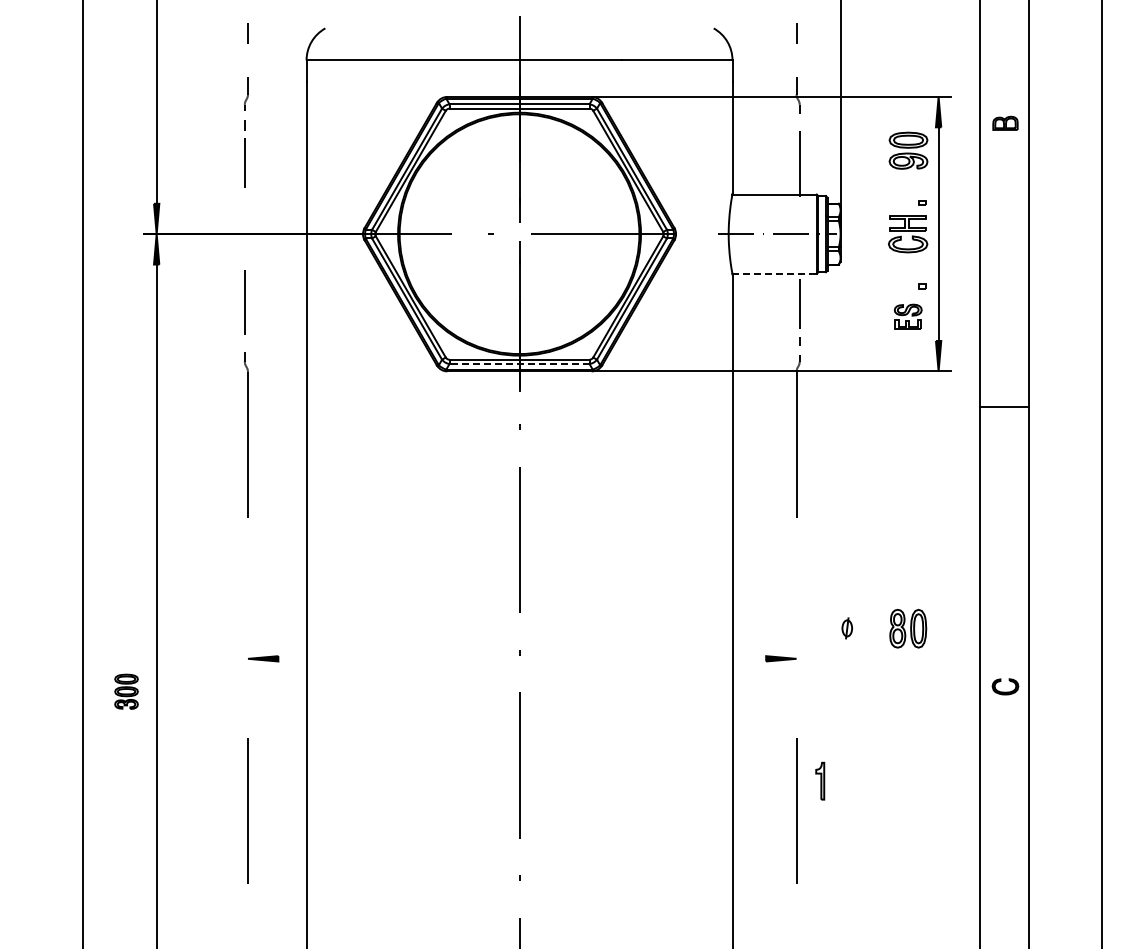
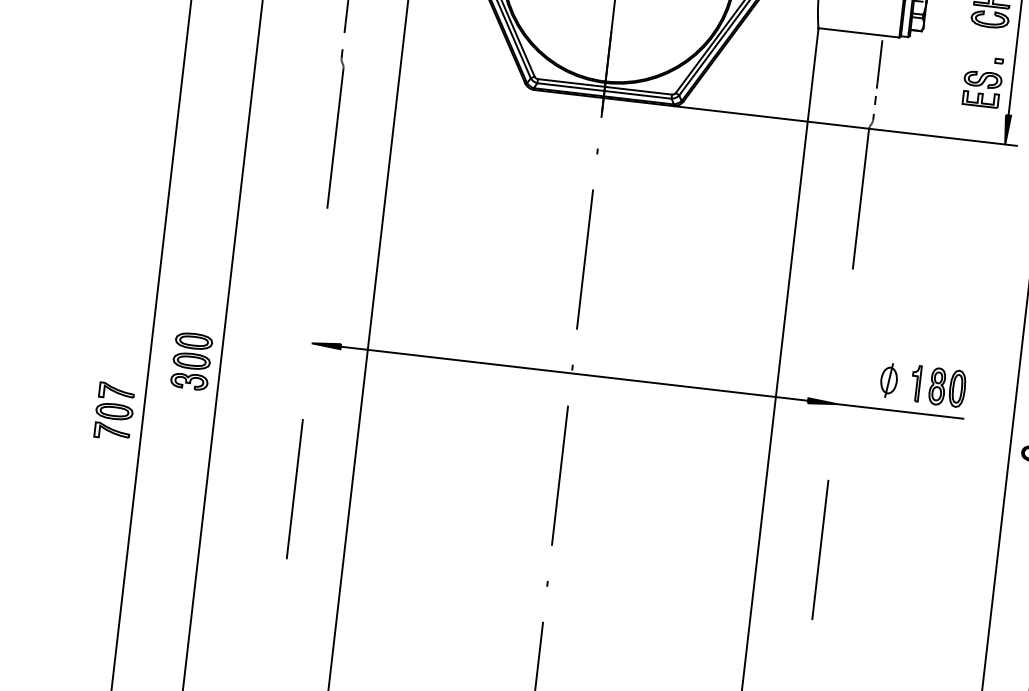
line: (775, 273) -> (859, 32), dashed -> solid
part: (908, 316) -> (982, 88), size x1.43
line: (519, 364) -> (604, 91), dashed -> solid
part: (847, 628) -> (889, 380), size x1.67
line: (522, 658) -> (574, 373), added
line: (862, 658) -> (900, 411), added
part: (126, 691) -> (191, 361), size x1.67
part: (52, 752) -> (114, 411), added
part: (820, 780) -> (916, 382), moved

